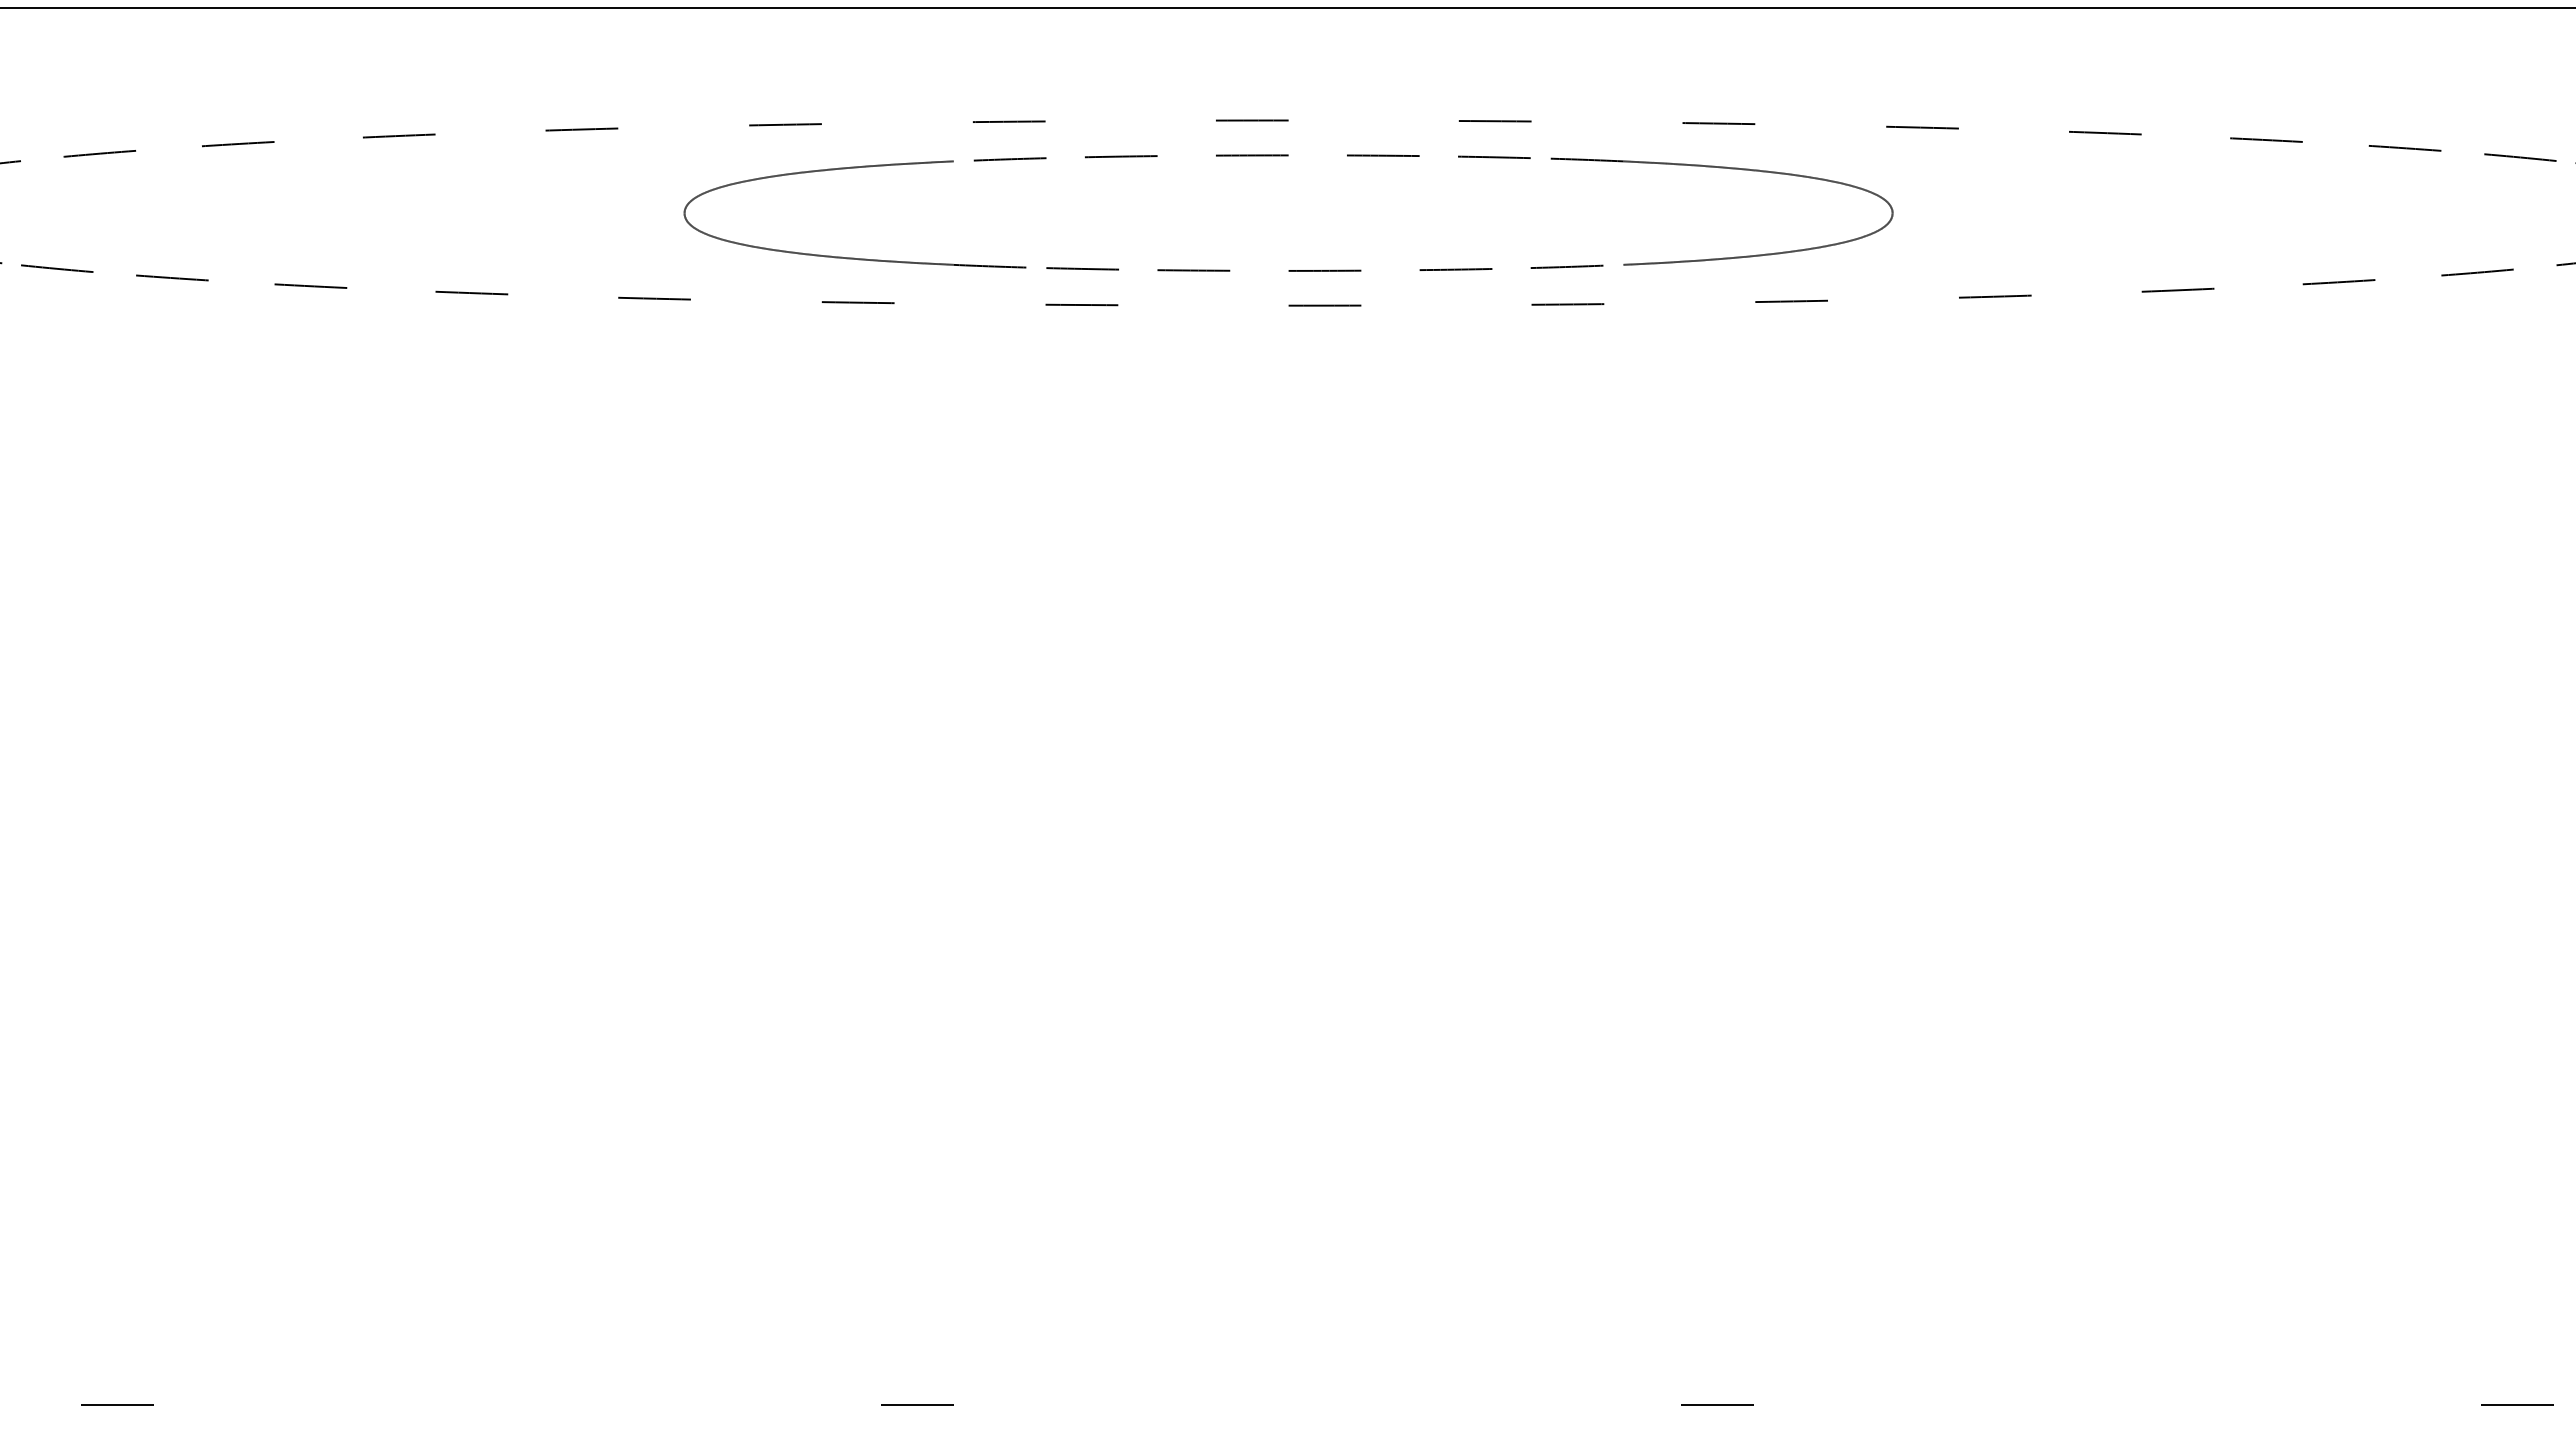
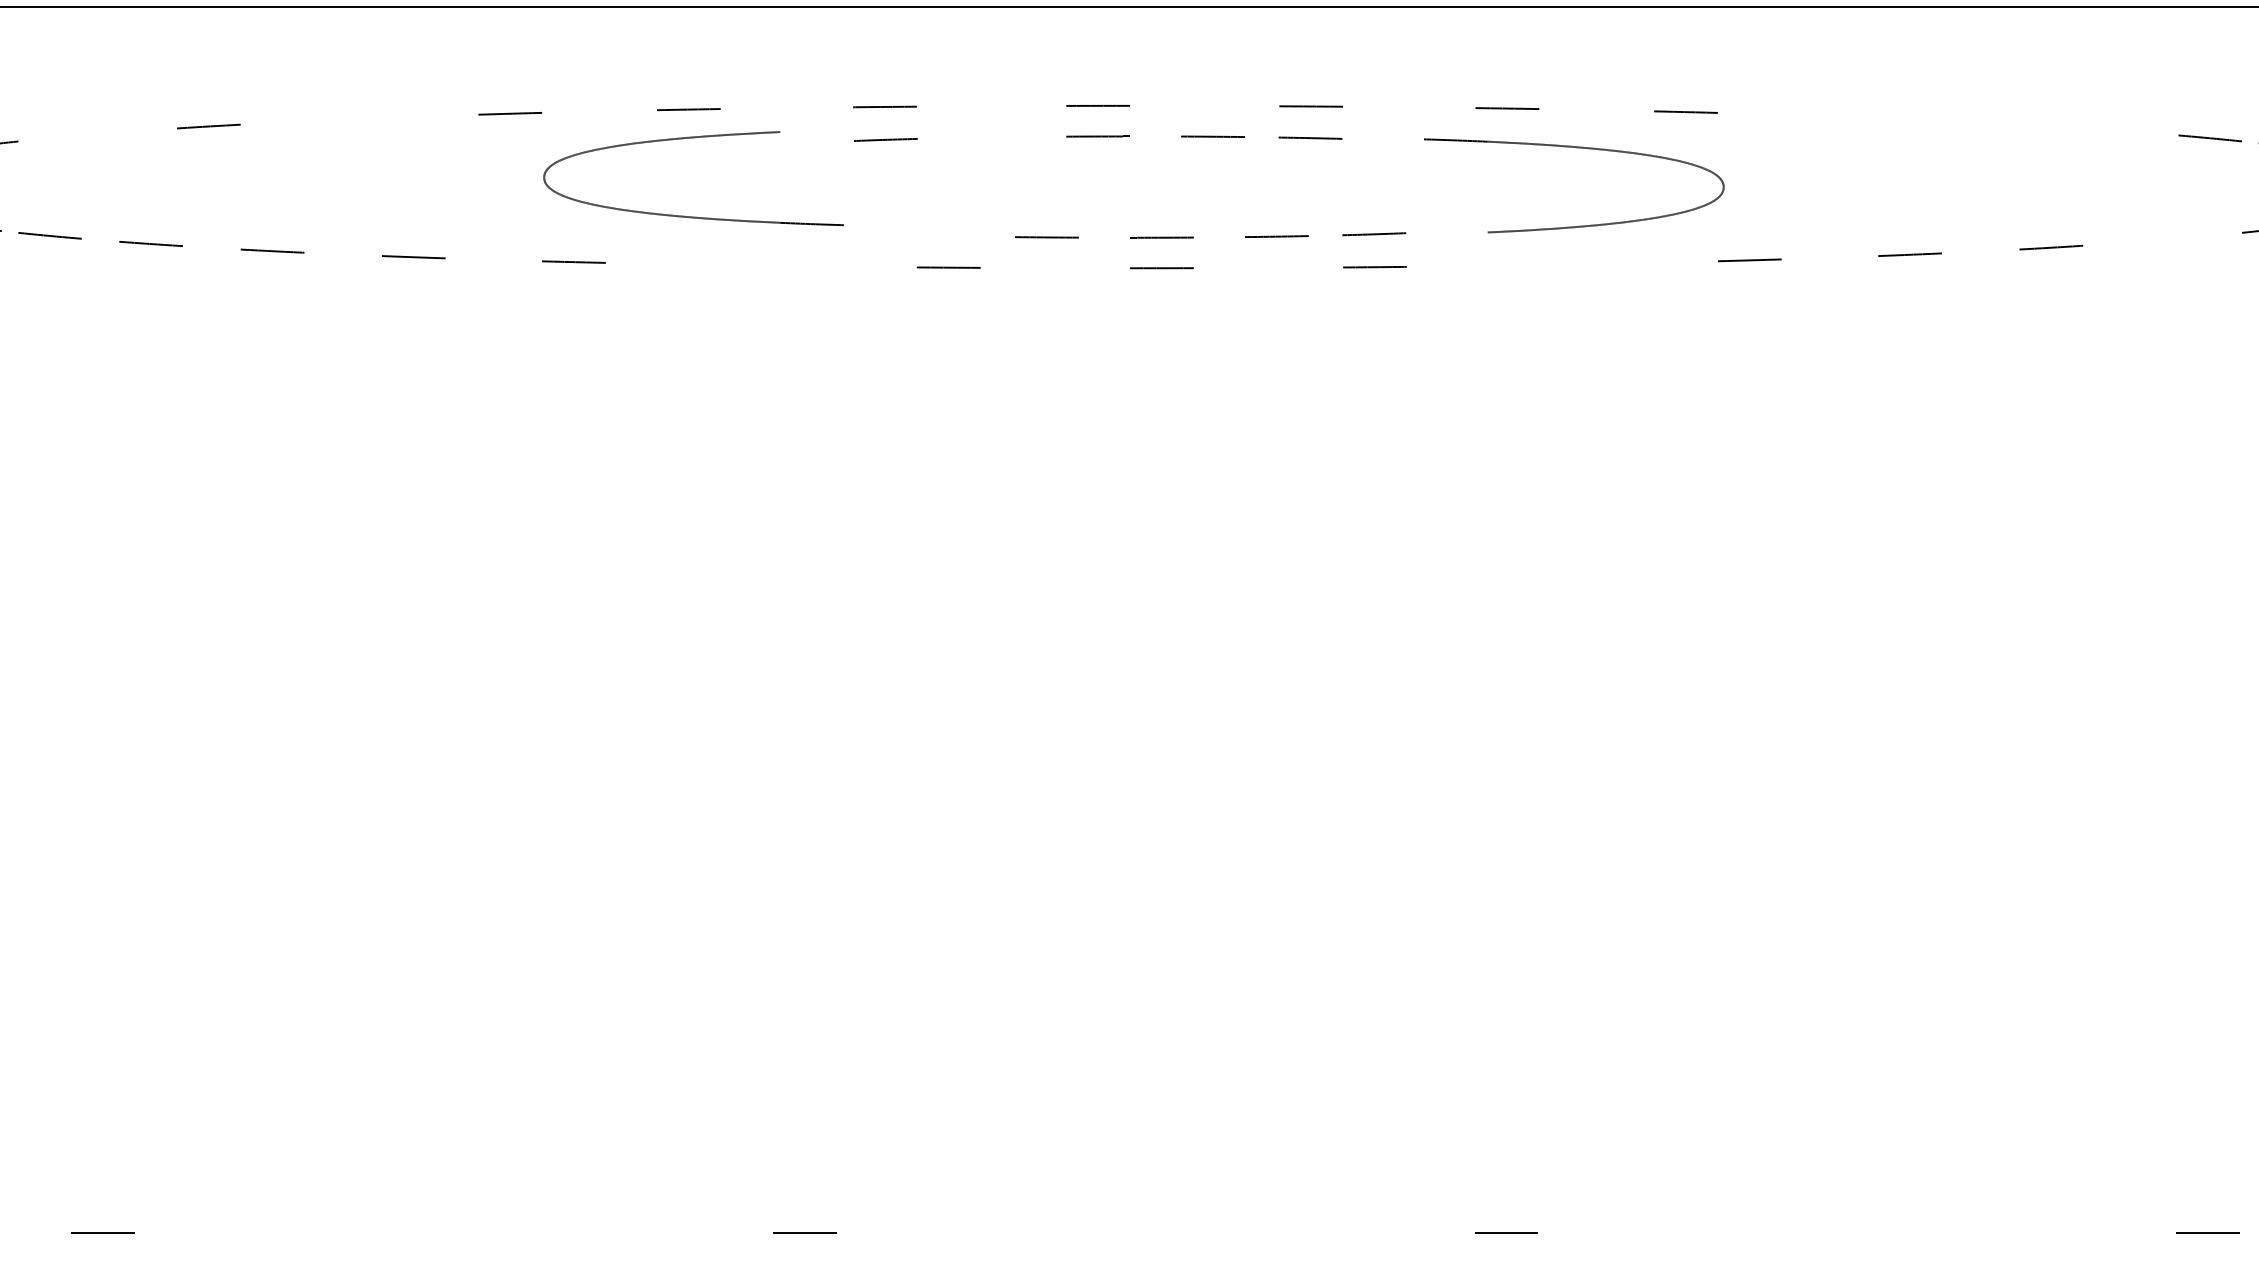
line: (2105, 133) -> (1846, 117), removed
line: (399, 135) -> (350, 119), removed
line: (2266, 139) -> (1987, 122), removed
line: (2404, 148) -> (2108, 130), removed
line: (99, 153) -> (87, 134), removed
line: (1121, 156) -> (983, 137), removed
part: (1730, 169) -> (1581, 148), moved
part: (854, 257) -> (693, 216), moved
line: (1082, 268) -> (949, 235), removed
line: (2477, 272) -> (2172, 239), removed
line: (1791, 300) -> (1571, 263), removed
line: (857, 302) -> (751, 265), removed

